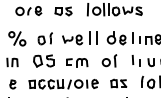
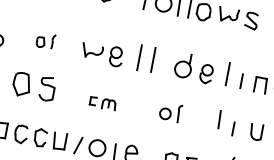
part: (44, 38) -> (44, 39), size x0.6
part: (109, 60) -> (170, 111), size x0.7
part: (77, 62) -> (103, 102), size x0.6

